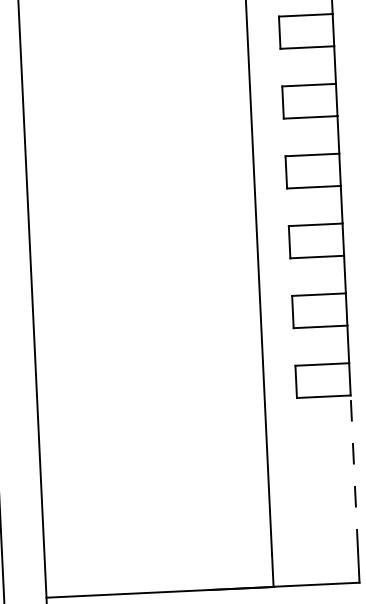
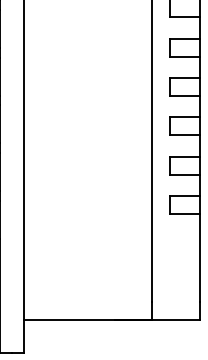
line: (355, 472) -> (200, 257), dashed -> solid

